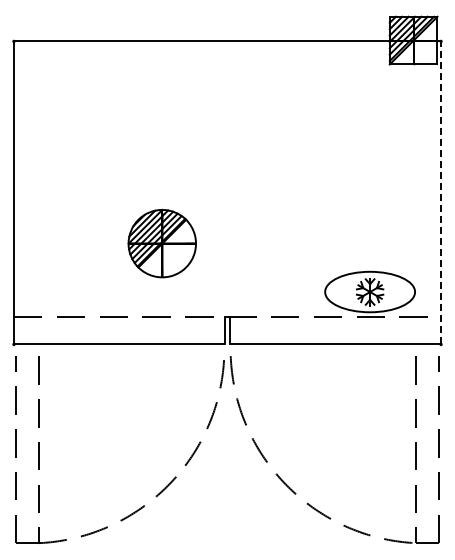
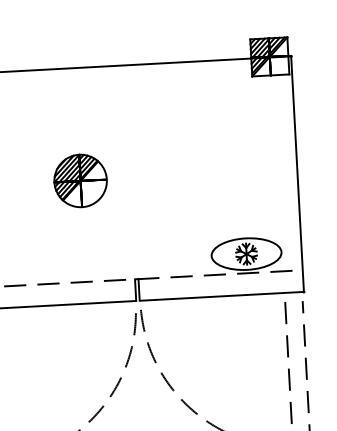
line: (441, 192) -> (297, 173), dashed -> solid
part: (161, 243) -> (80, 180), moved

